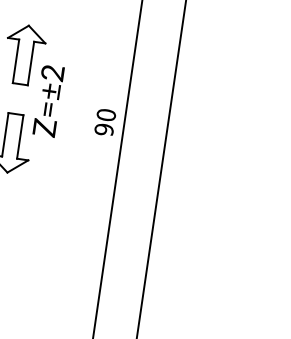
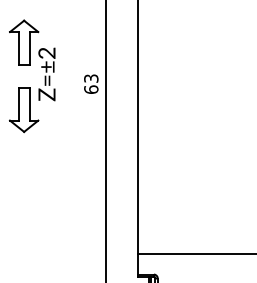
text: (105, 122) -> (91, 84), 90 -> 63

